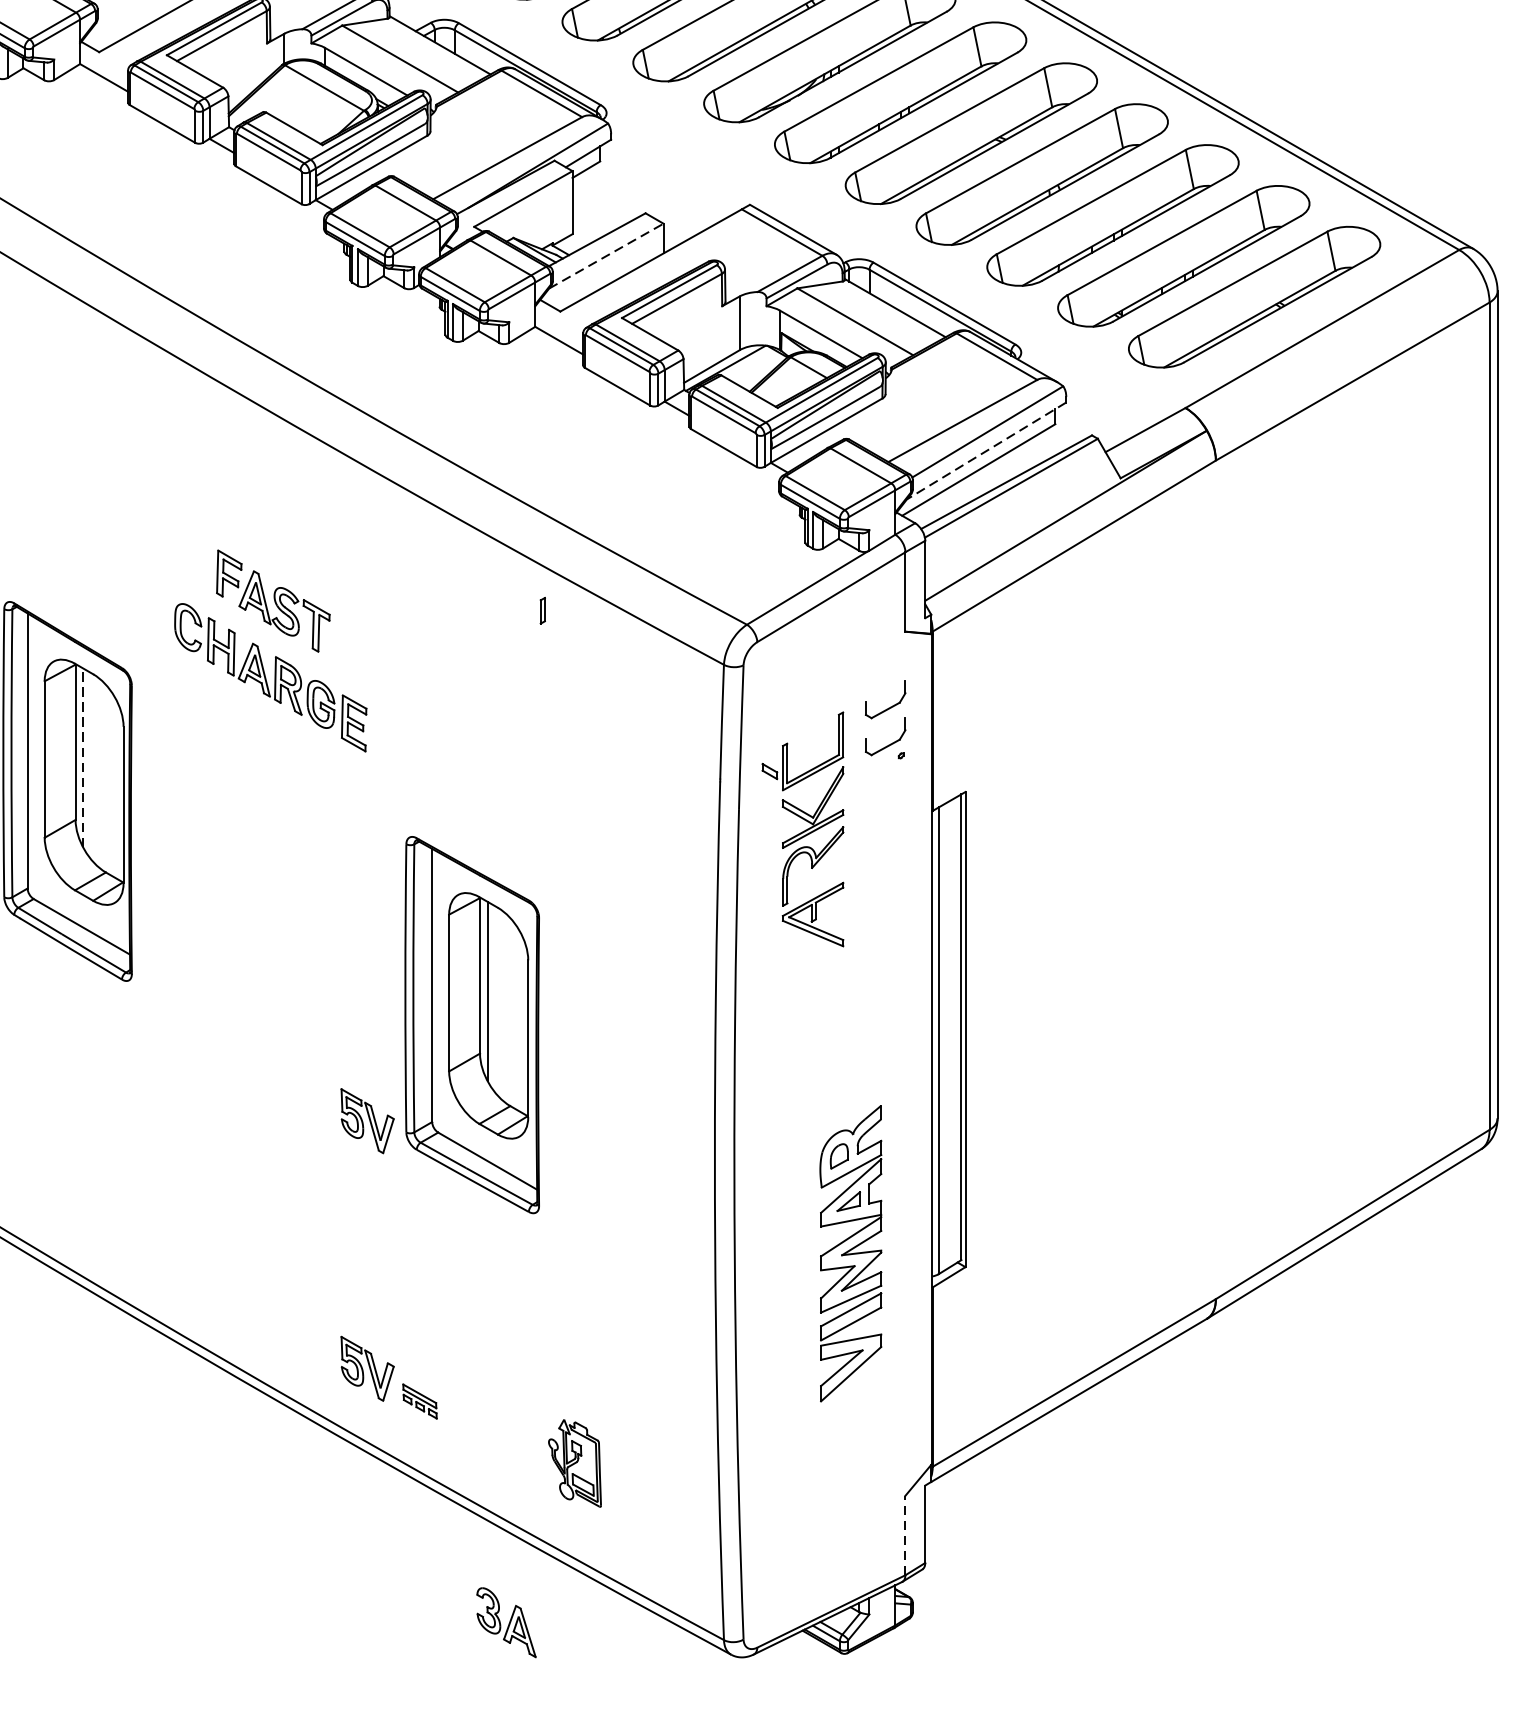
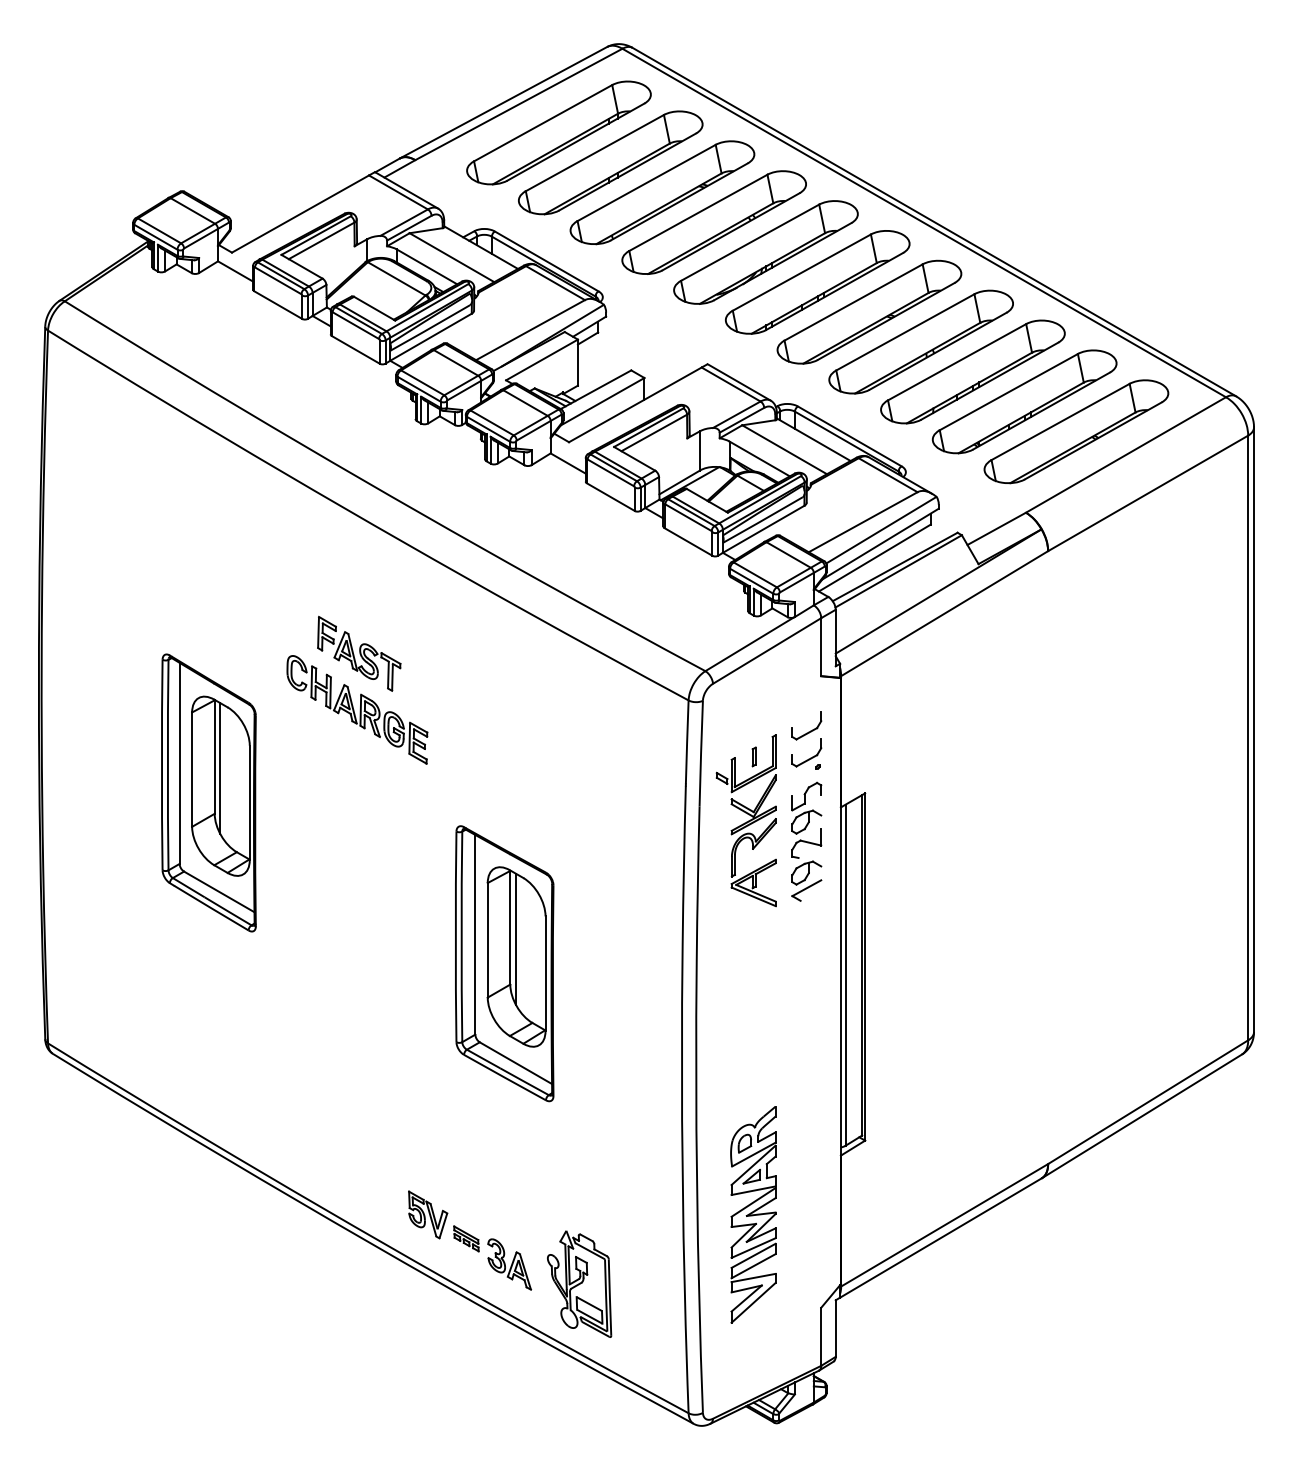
line: (607, 255) -> (603, 401), dashed -> solid
line: (986, 451) -> (880, 544), dashed -> solid
part: (541, 610) -> (753, 756), moved
line: (83, 756) -> (220, 767), dashed -> solid
part: (885, 857) -> (806, 841), added
part: (368, 1120) -> (428, 1033), removed
part: (851, 1253) -> (753, 1214), moved
part: (574, 1462) -> (579, 1283), size x1.67
line: (905, 1535) -> (821, 1336), dashed -> solid
part: (506, 1622) -> (509, 1264), moved

